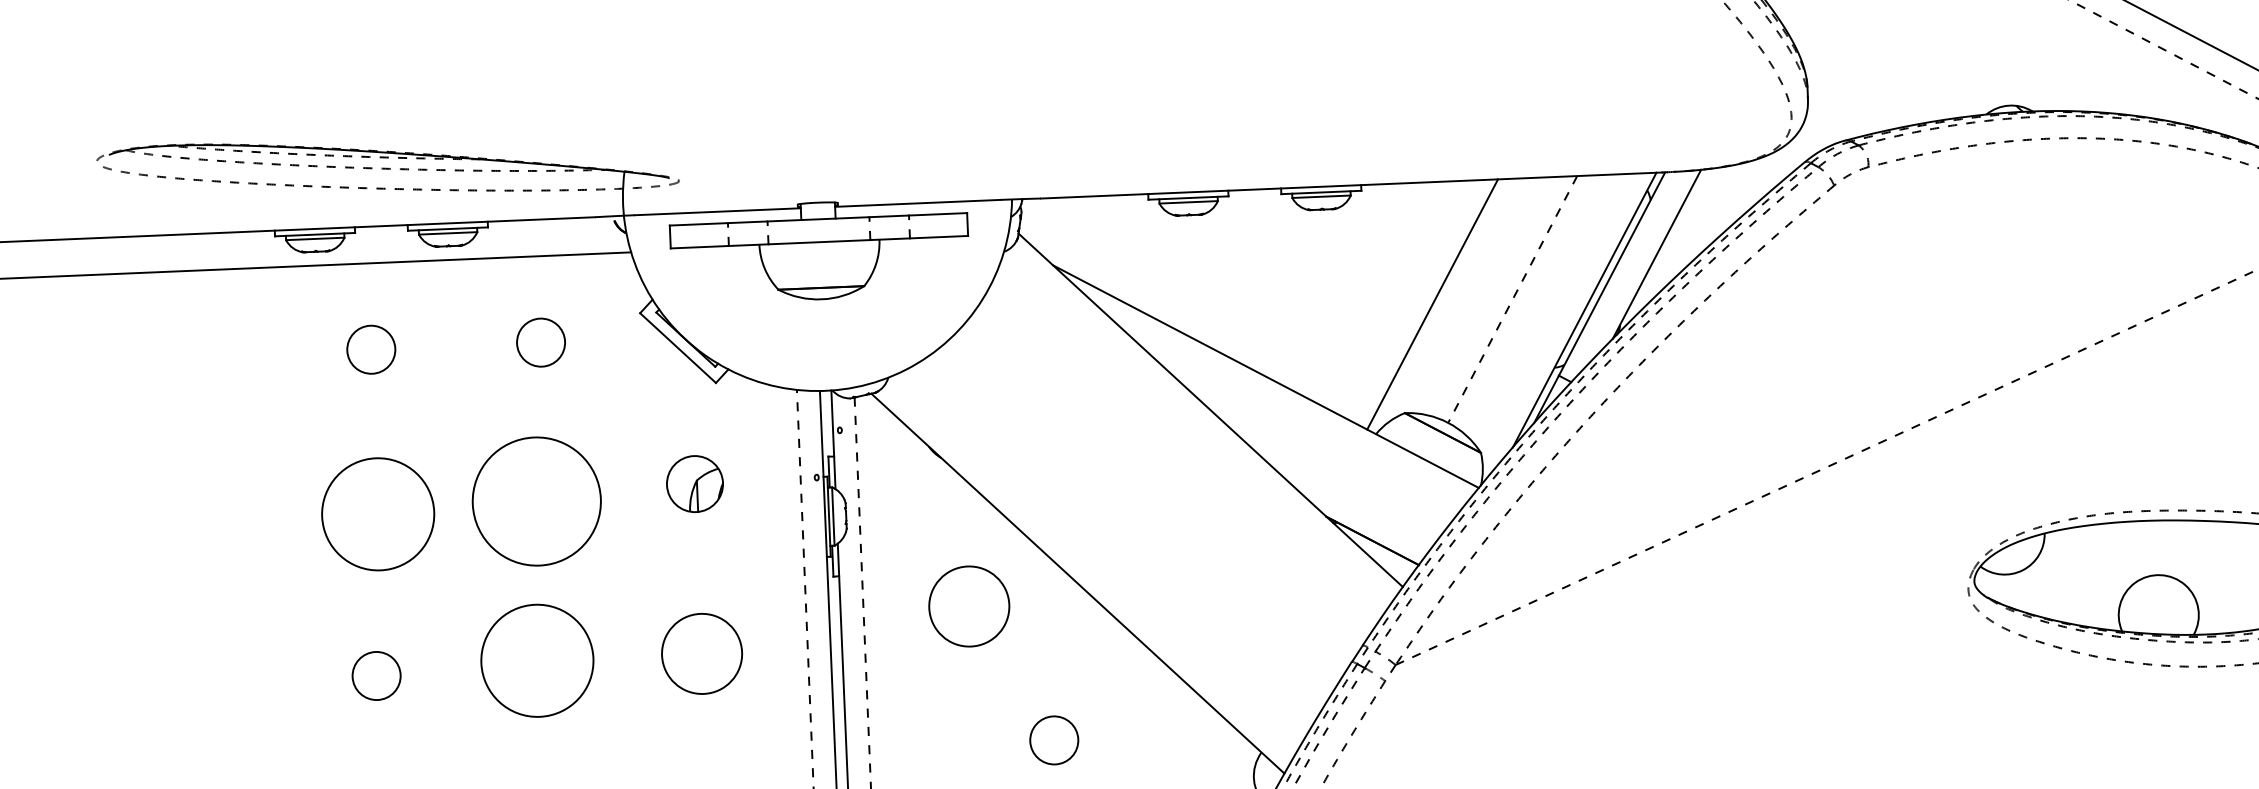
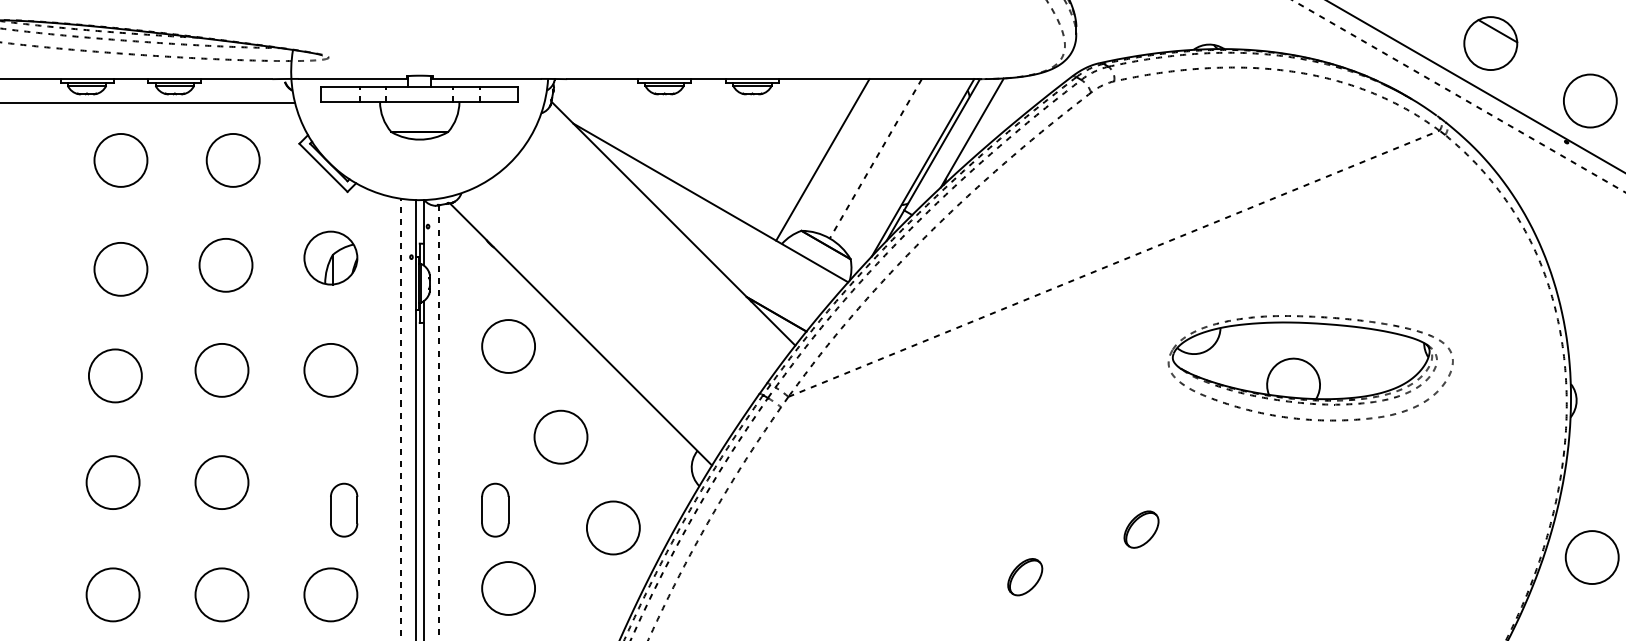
circle: (539, 341) -> (232, 159), size x1.67
circle: (370, 348) -> (120, 159), size x1.67
part: (694, 483) -> (330, 257), size x1.43
circle: (536, 501) -> (225, 265), size x0.62
circle: (377, 514) -> (120, 269), size x0.71
circle: (536, 659) -> (221, 369), size x0.71
circle: (376, 675) -> (115, 375), size x1.67
circle: (1053, 739) -> (560, 436), size x1.67

